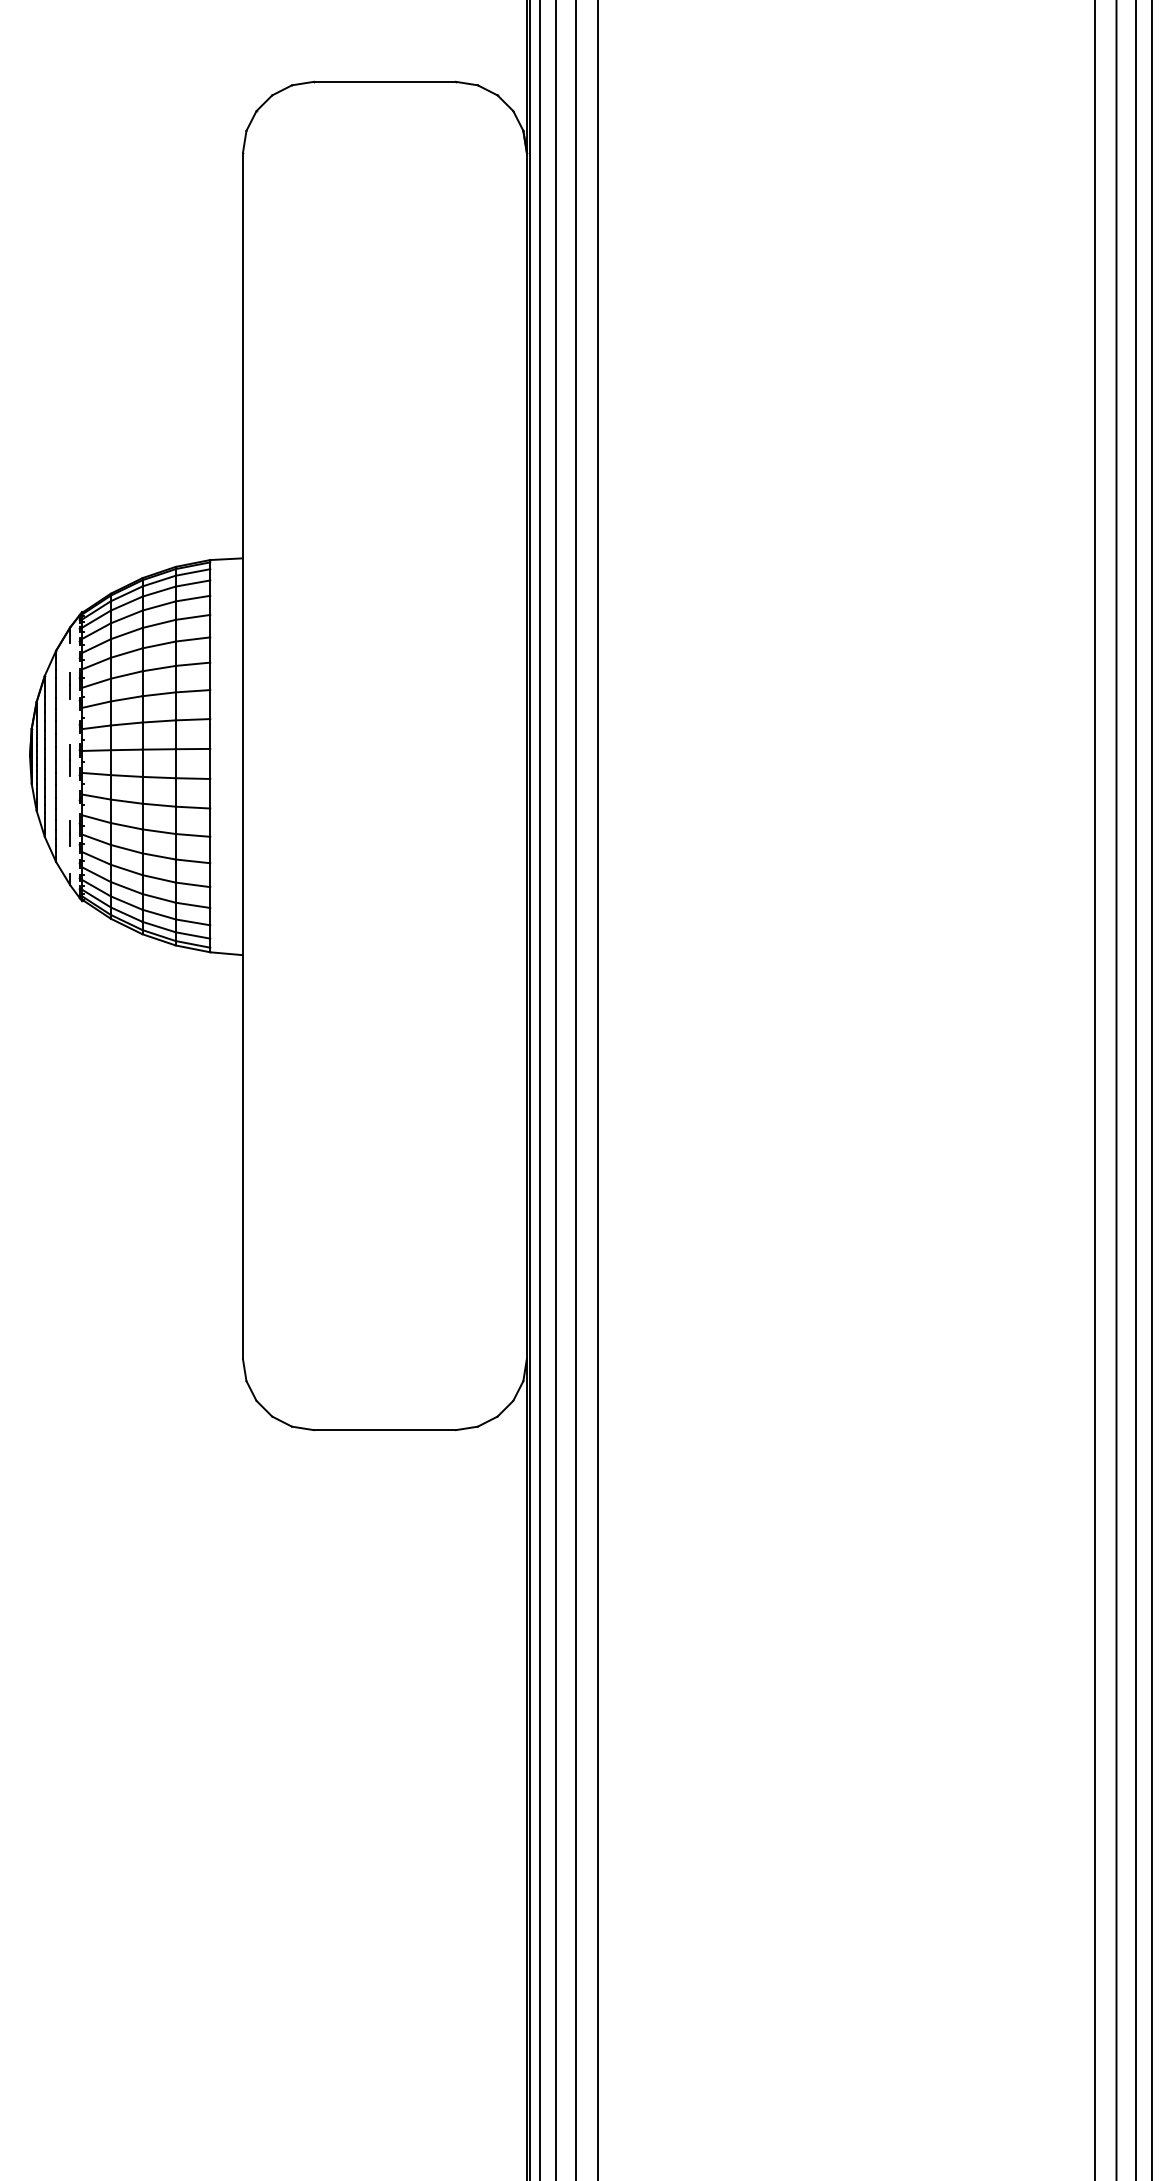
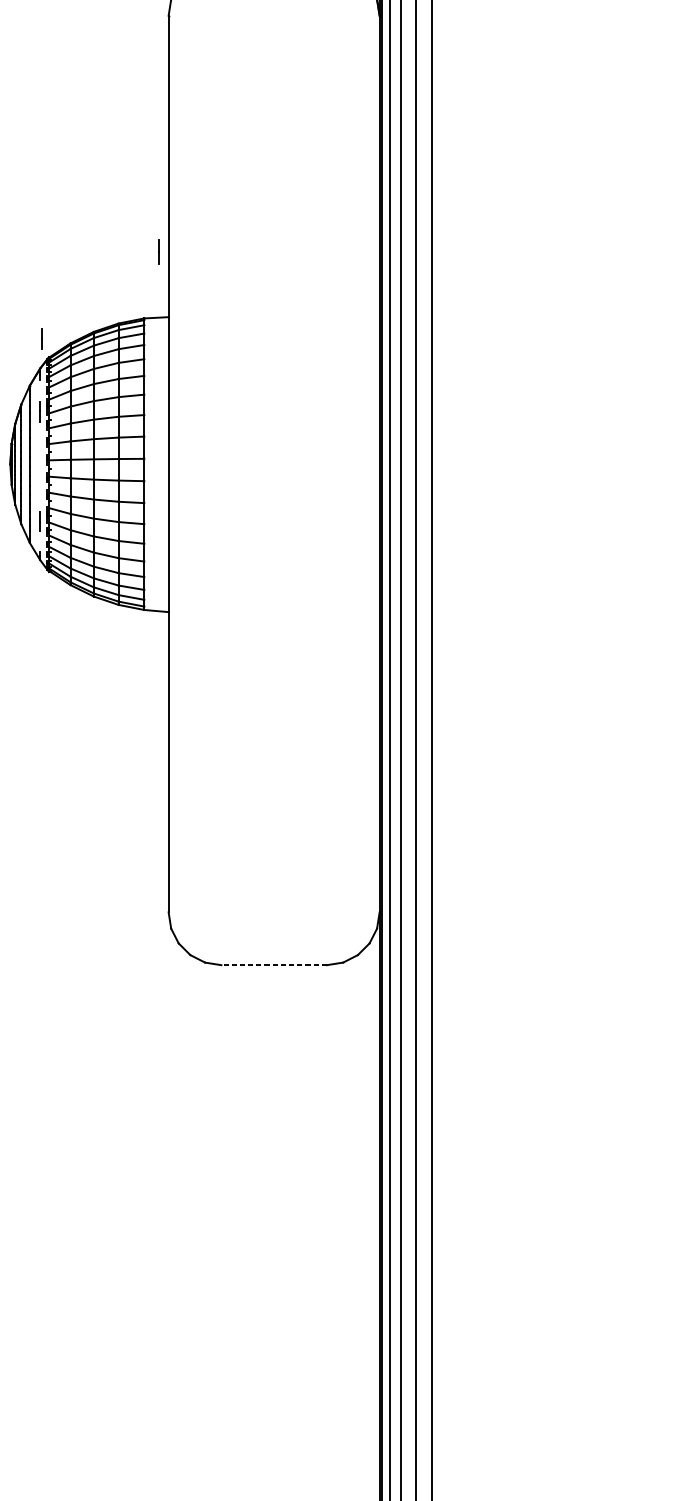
line: (72, 587) -> (41, 338), added
line: (69, 760) -> (158, 251), moved
line: (384, 1430) -> (273, 965), solid -> dashed

